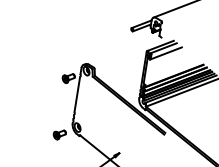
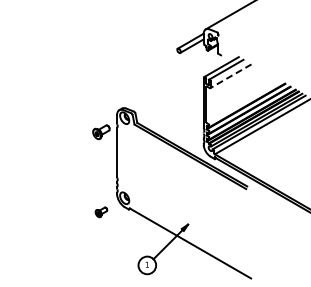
line: (166, 53) -> (231, 76), solid -> dashed
part: (59, 135) -> (101, 212), size x0.7

